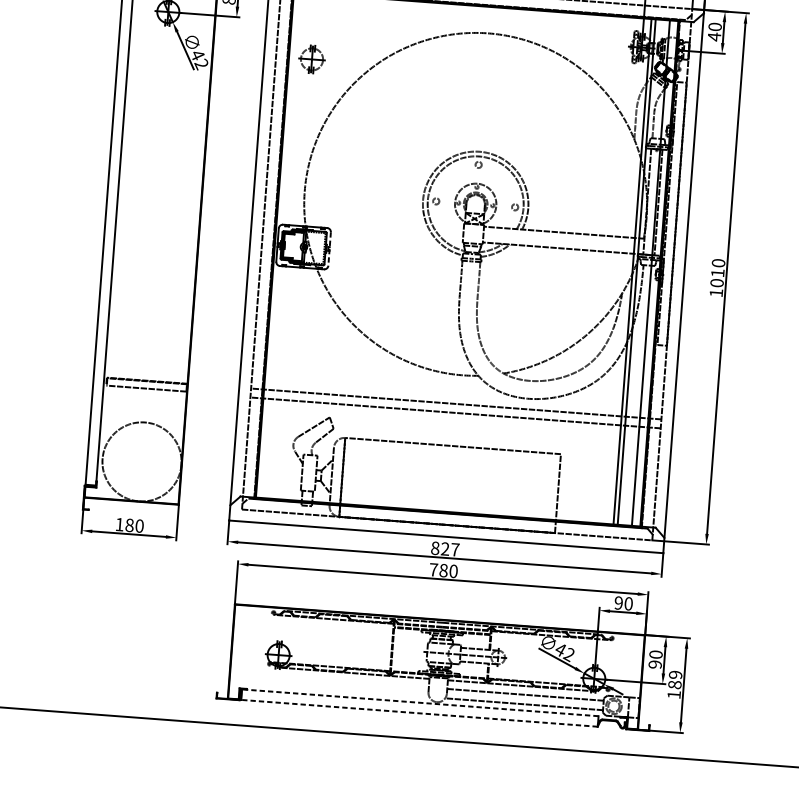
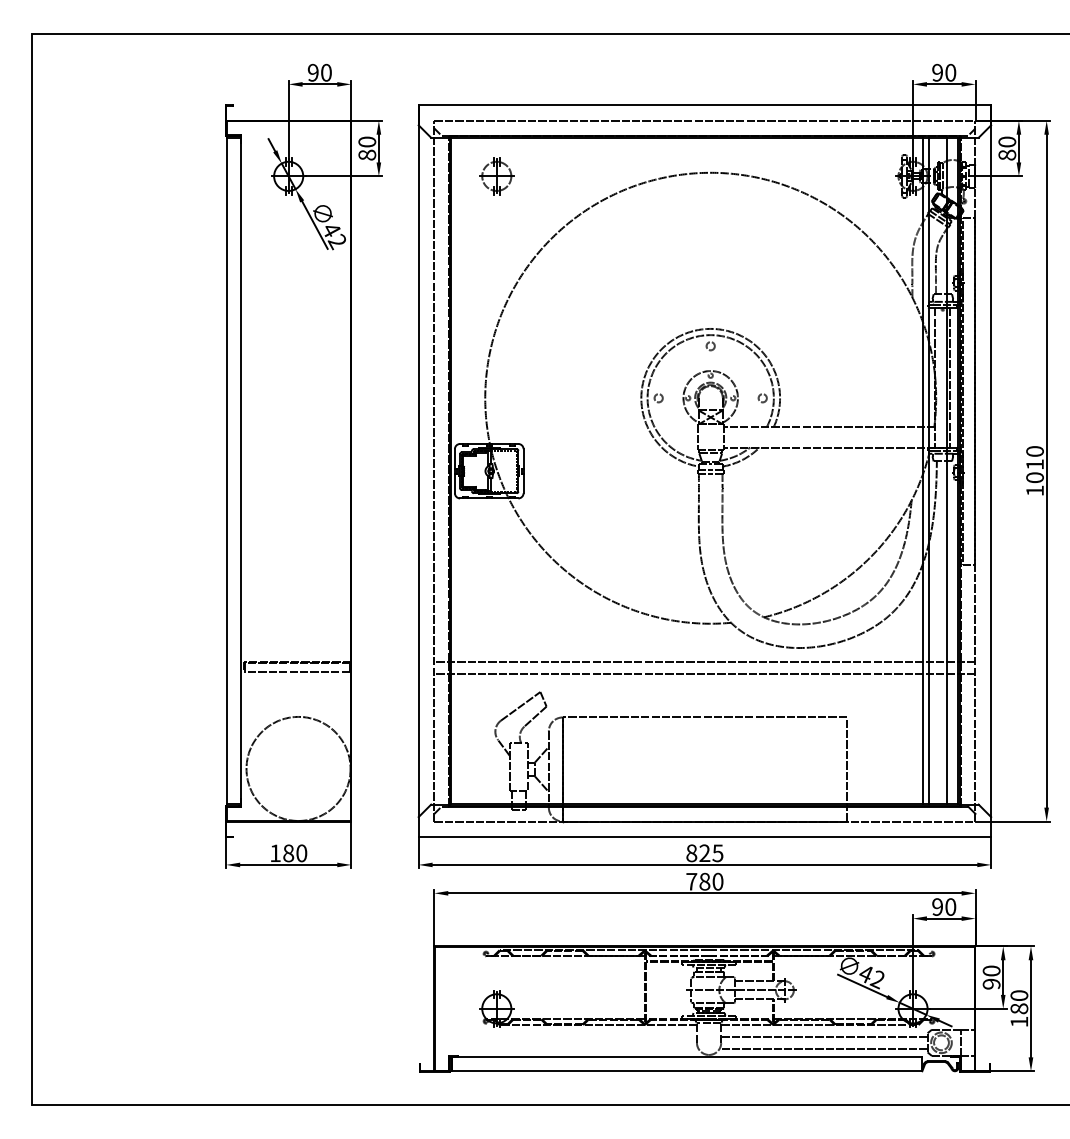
text: (714, 37) -> (1007, 155), 40 -> 80
part: (311, 59) -> (496, 176), moved
line: (329, 249) -> (523, 471), dashed -> solid
text: (454, 549) -> (717, 853), 827 -> 825
text: (675, 674) -> (1019, 995), 189 -> 180
line: (419, 702) -> (686, 1057), dashed -> solid
line: (418, 713) -> (686, 1071), dashed -> solid

